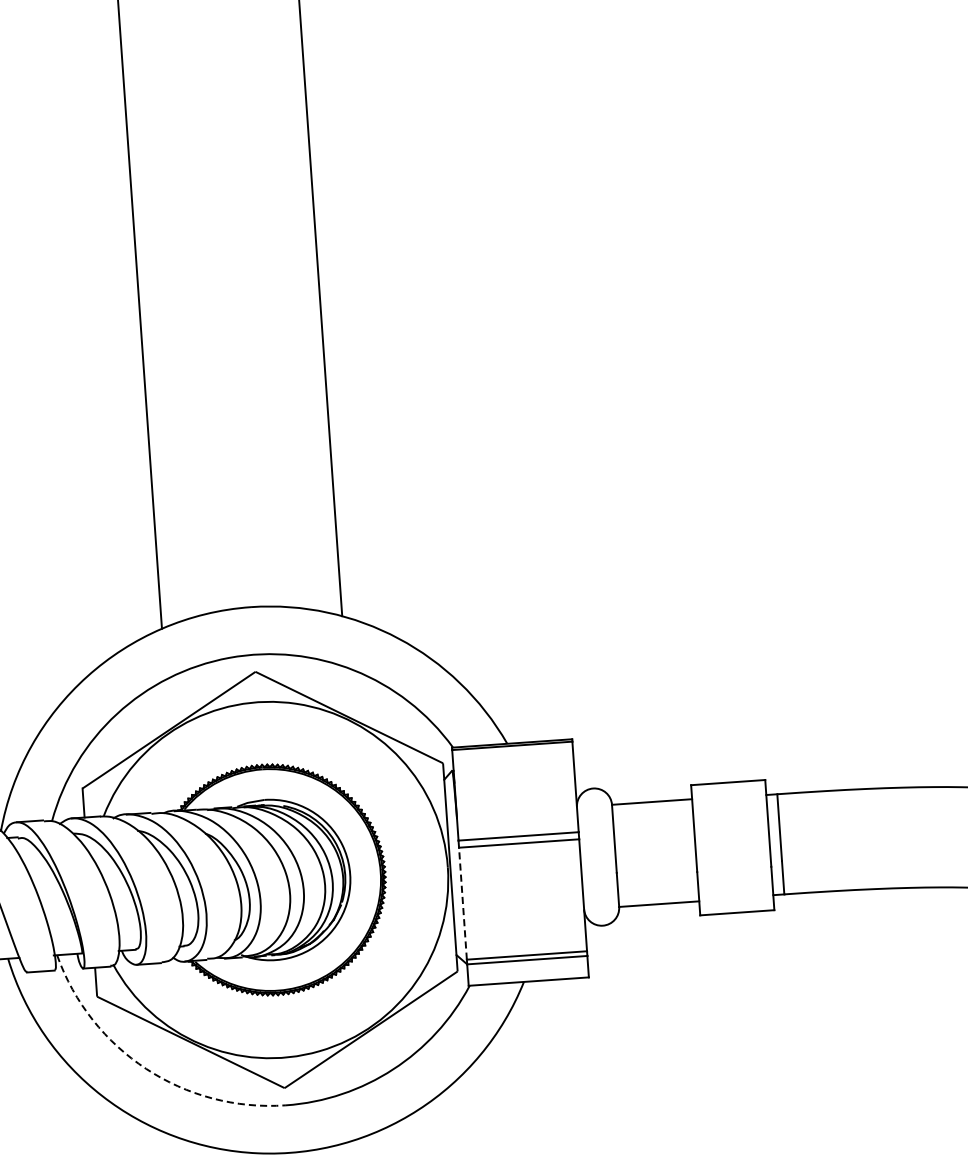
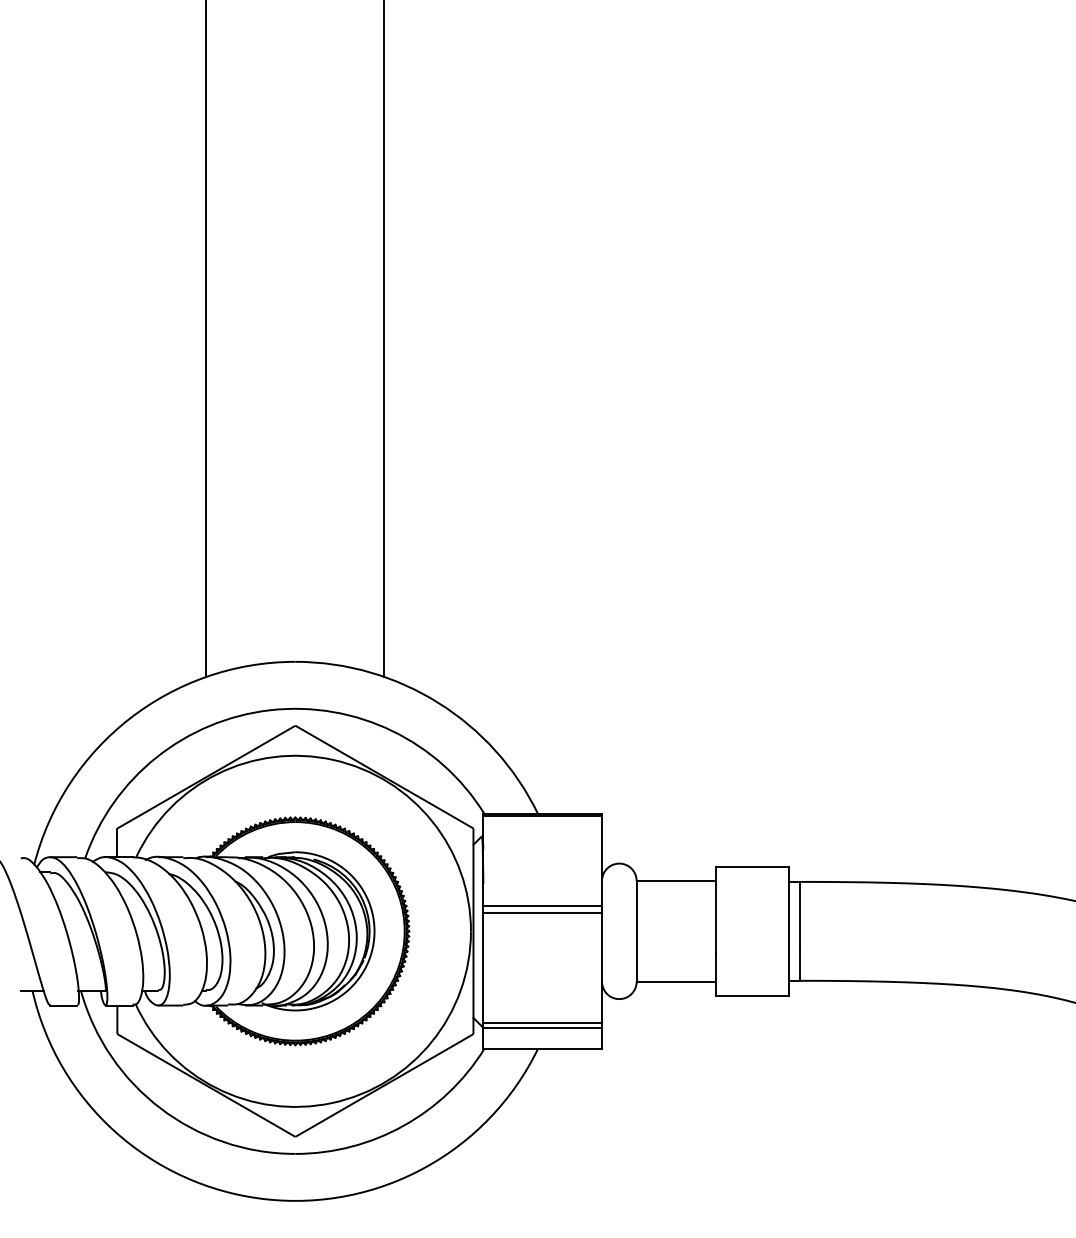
line: (463, 903) -> (483, 967), dashed -> solid
arc: (146, 1068) -> (160, 1108), dashed -> solid

